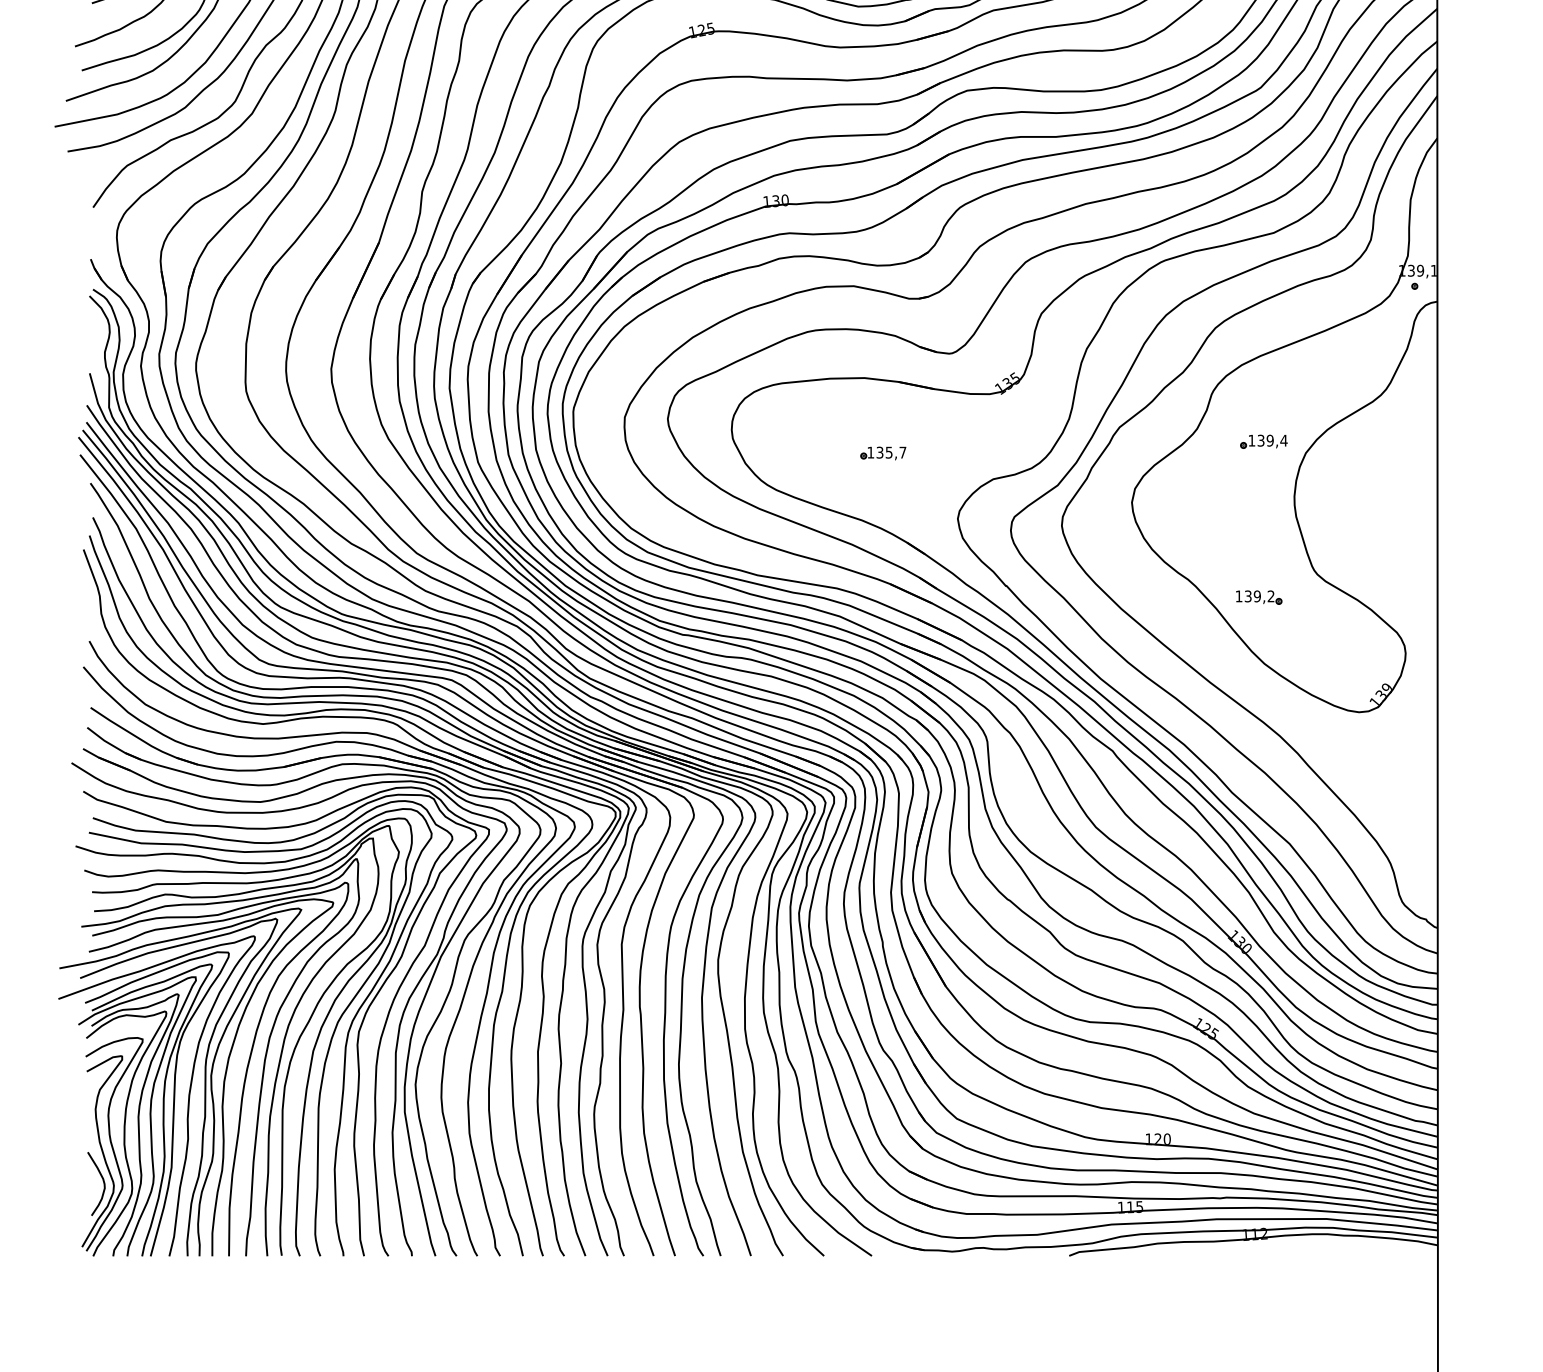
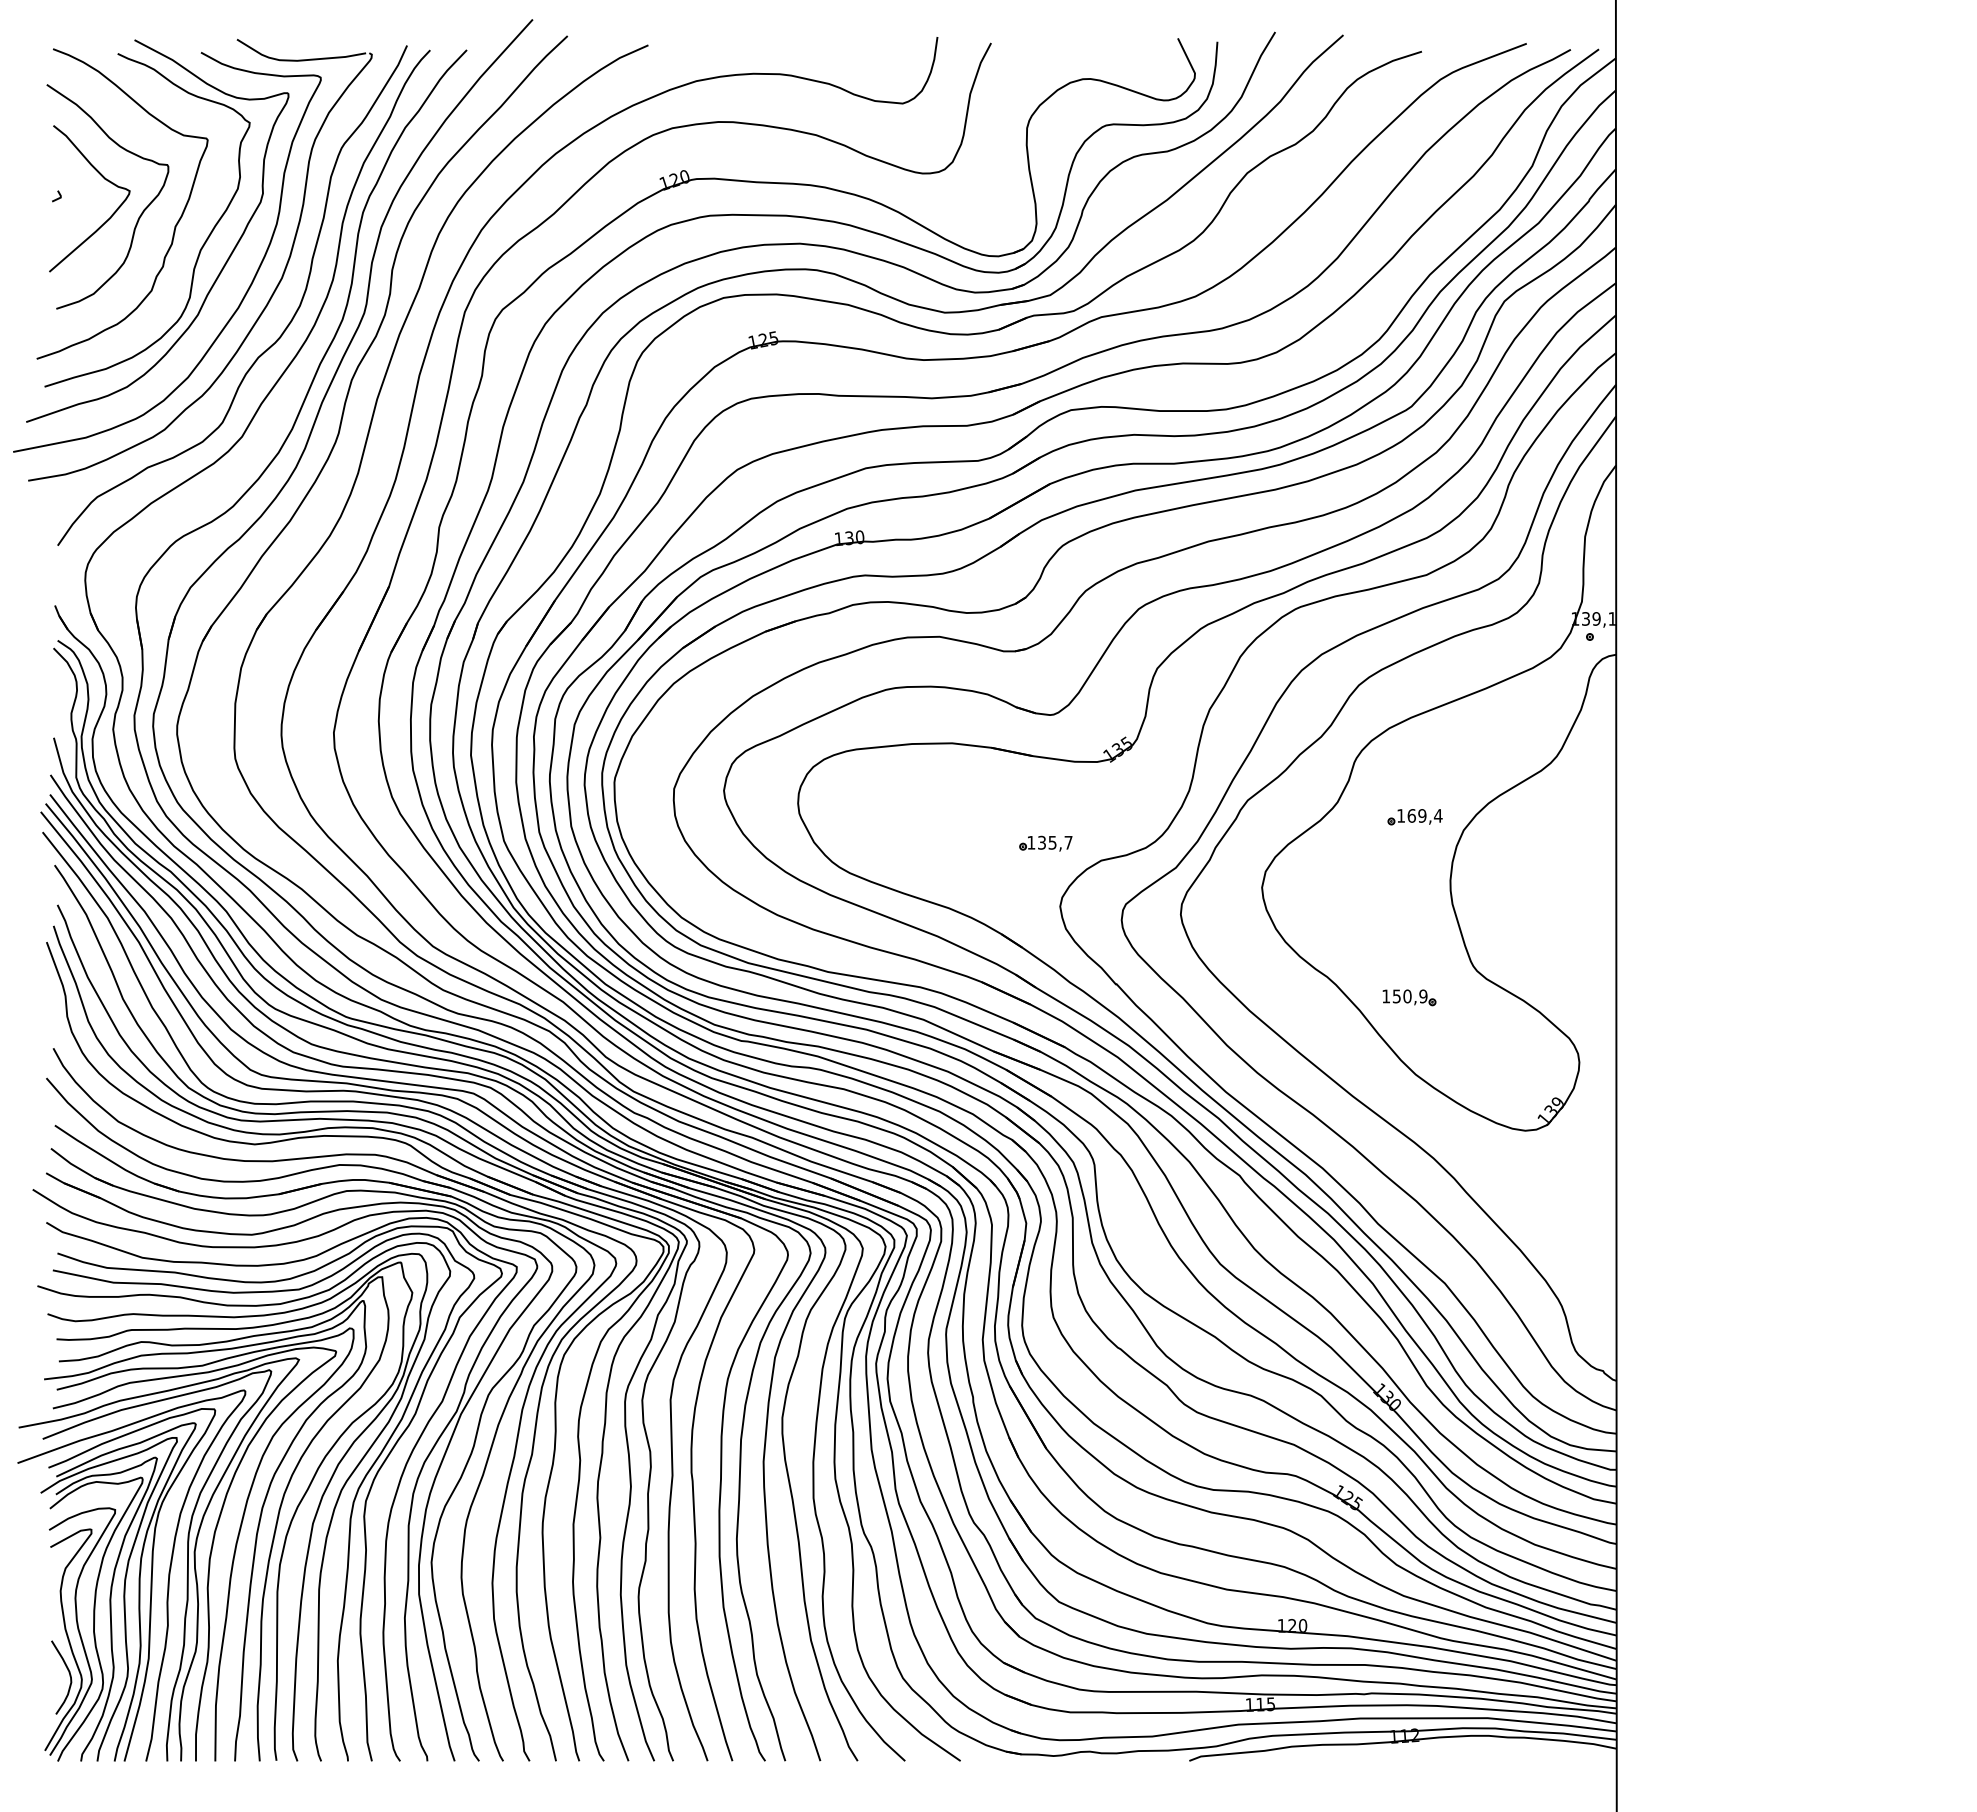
text: (1260, 440) -> (1411, 815), 139,4 -> 169,4
part: (883, 453) -> (1045, 843), moved
text: (1259, 596) -> (1410, 996), 139,2 -> 150,9

